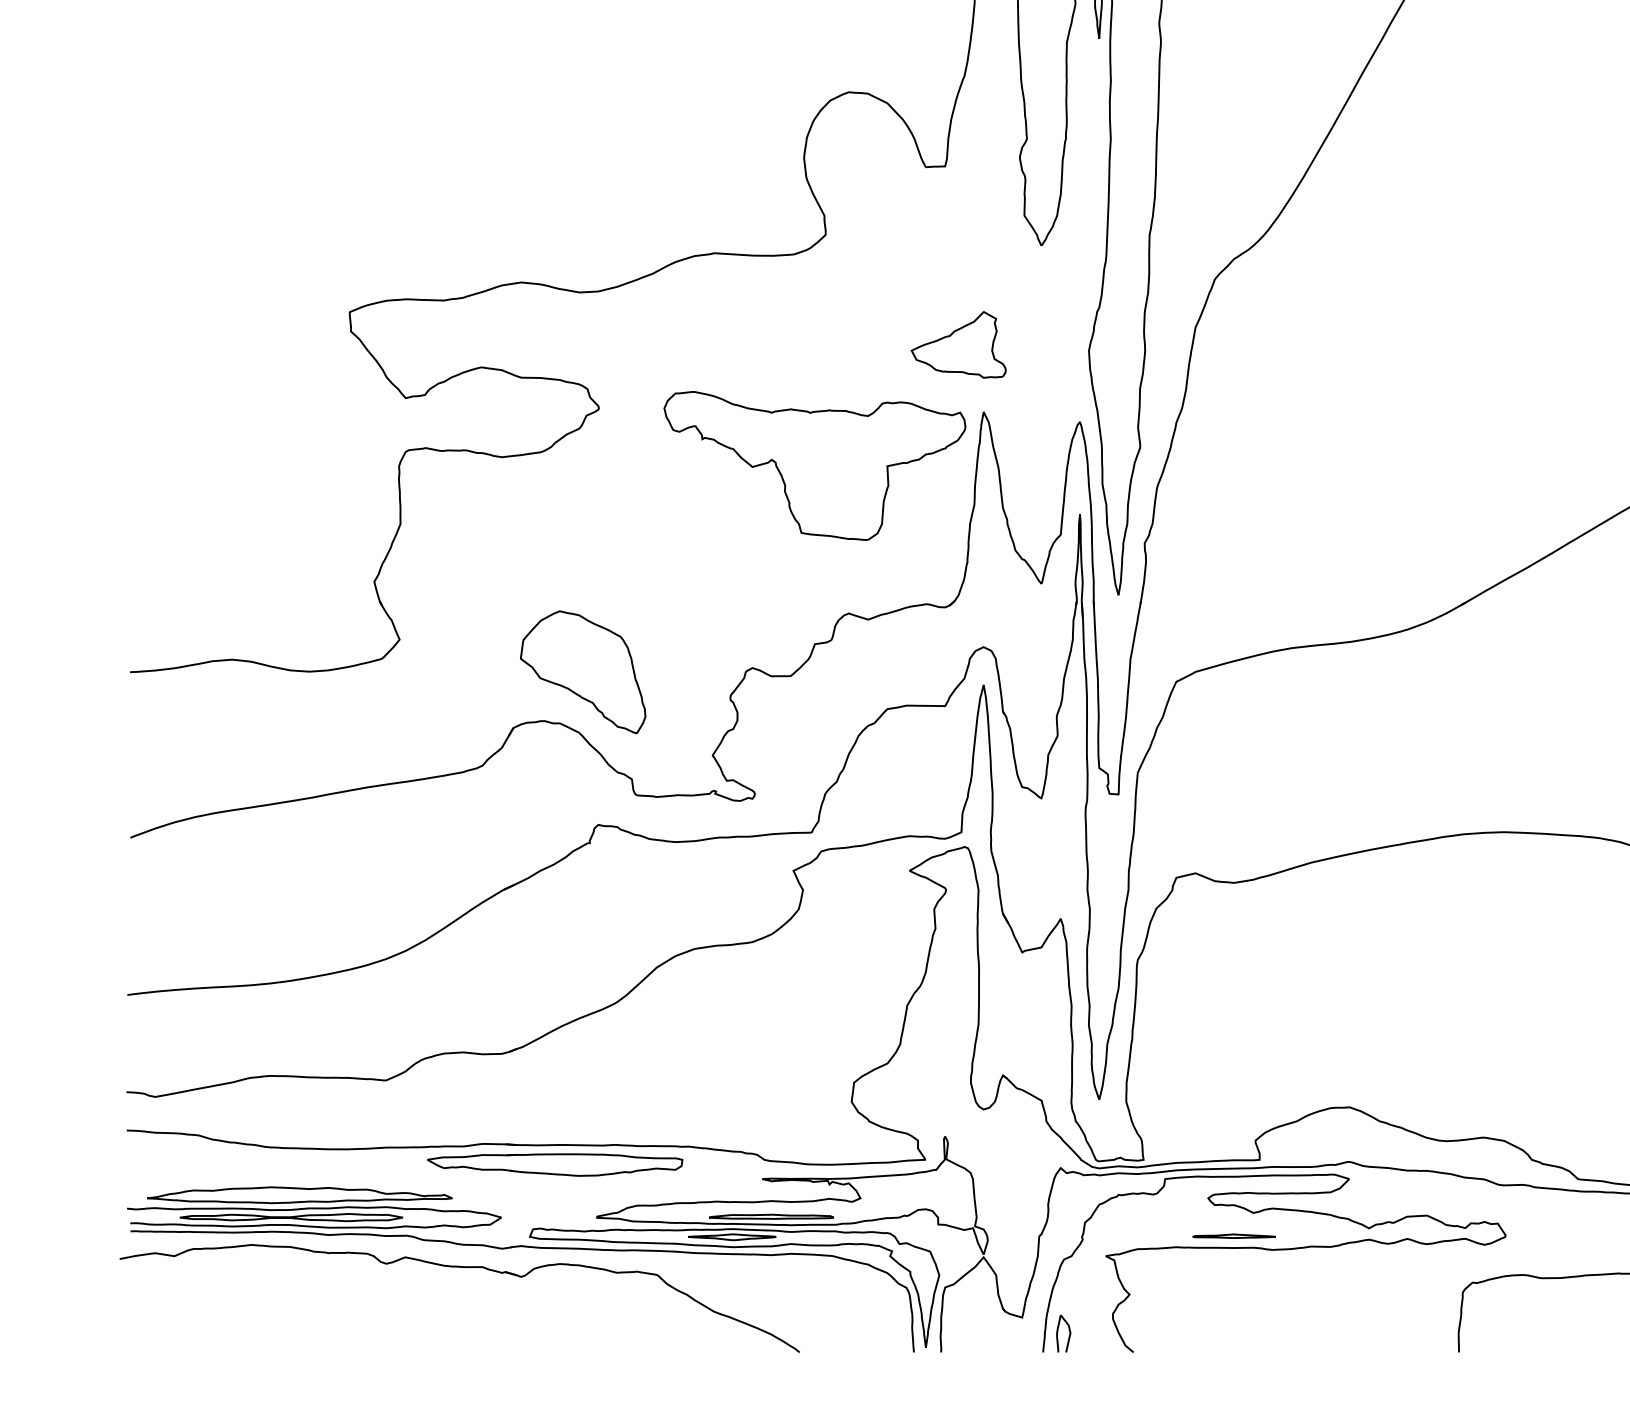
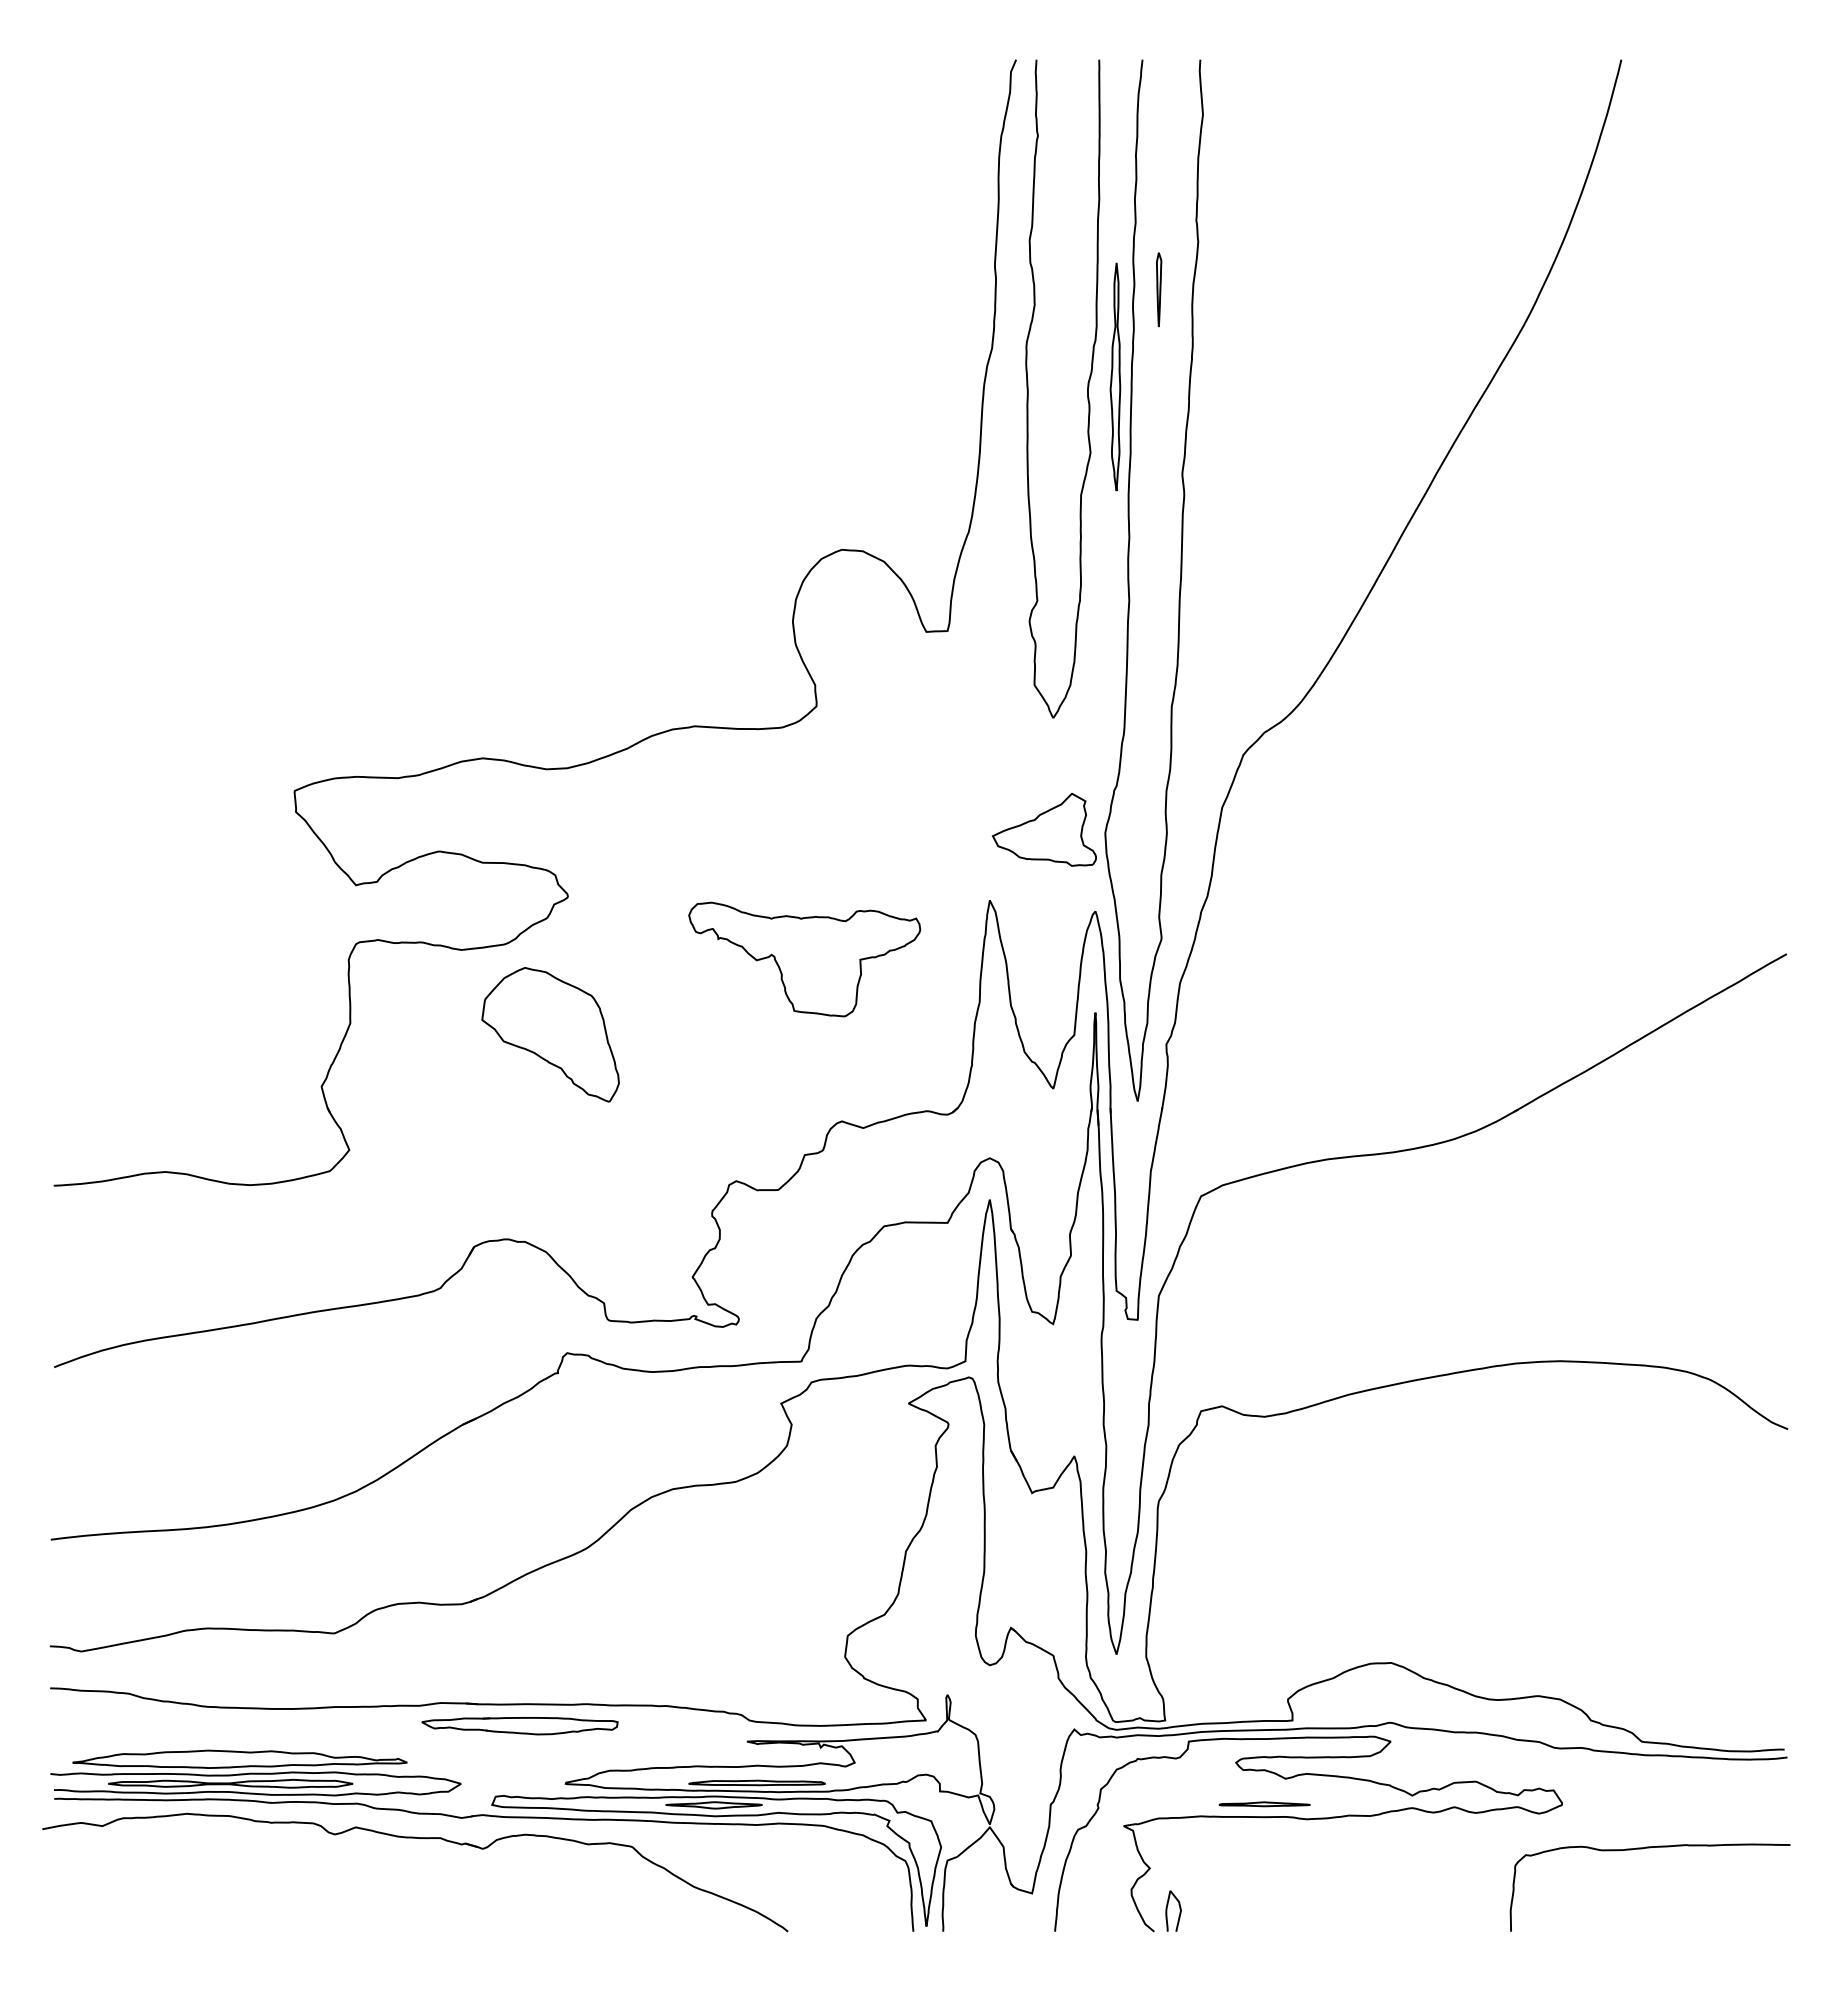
part: (957, 344) -> (1043, 829), moved
part: (814, 465) -> (804, 959), size x0.7
part: (583, 671) -> (550, 1034), moved
part: (554, 1164) -> (519, 1725), size x0.7
curve: (1058, 1333) -> (1167, 1910), moved

